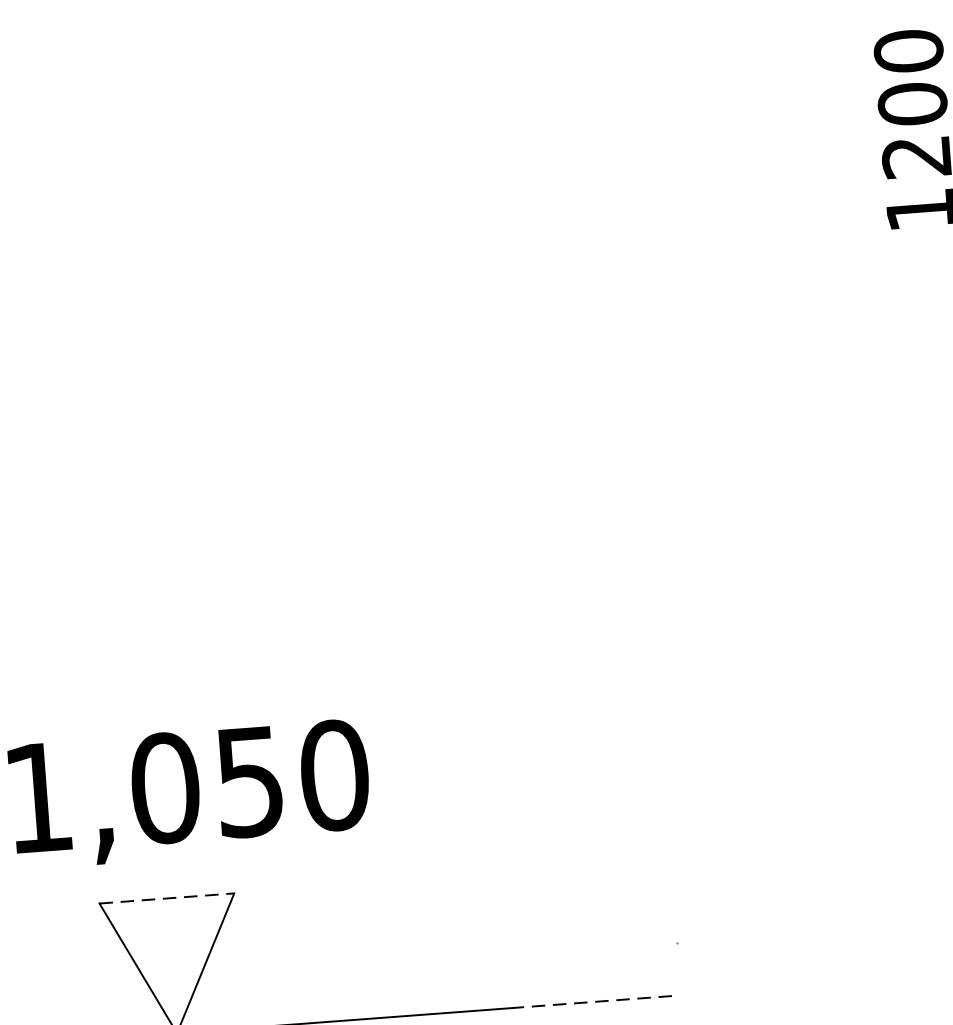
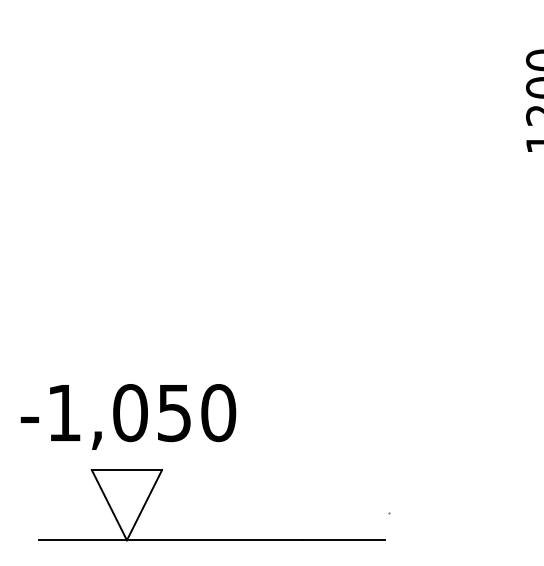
line: (167, 899) -> (127, 470), dashed -> solid
line: (592, 1002) -> (343, 540), dashed -> solid

